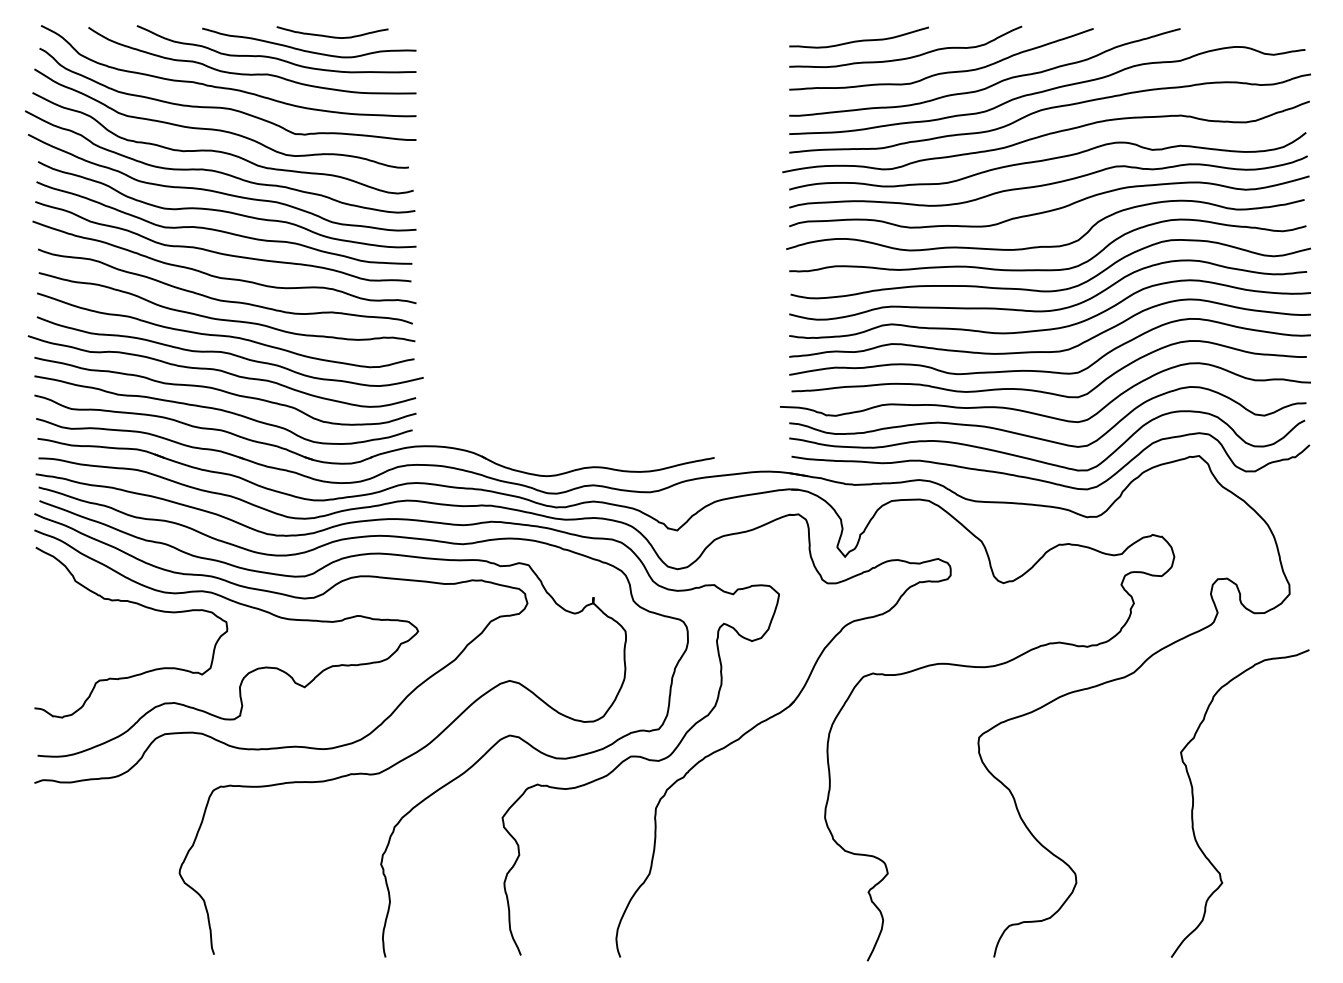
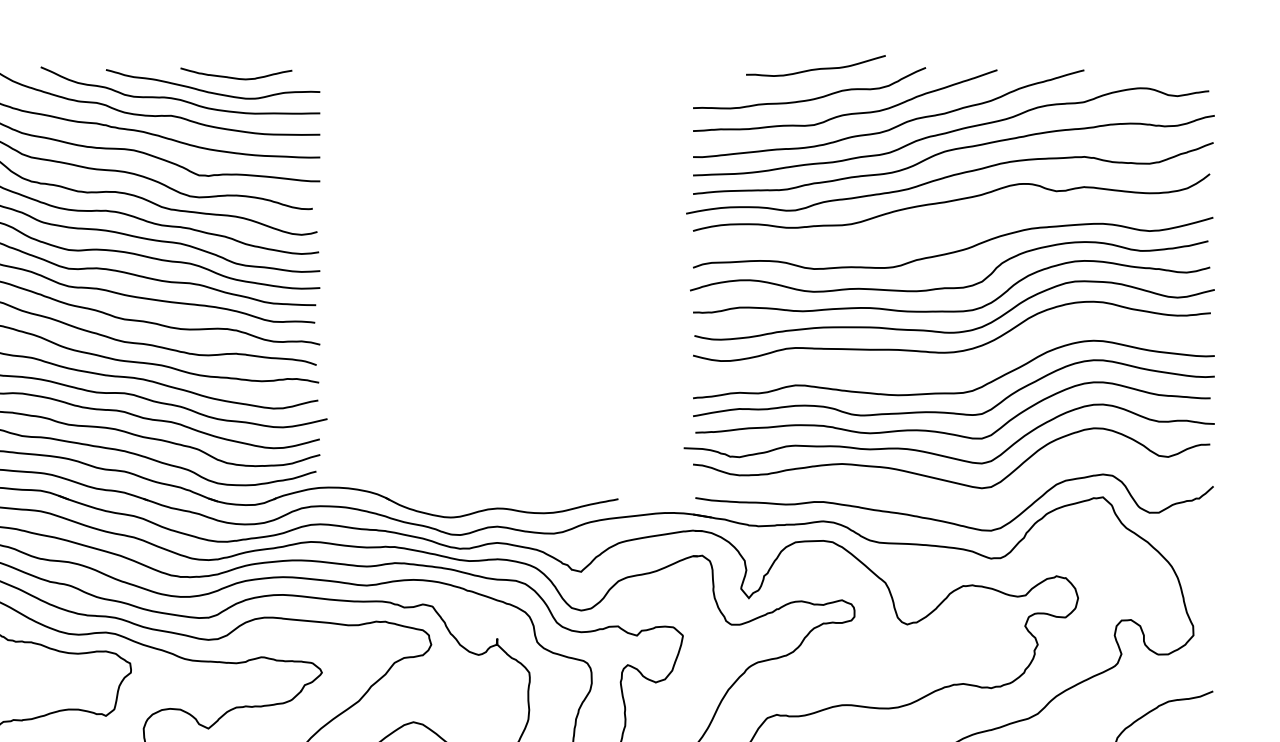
curve: (858, 40) -> (815, 68), moved
curve: (1048, 183) -> (952, 224), removed
curve: (1055, 327) -> (959, 368), removed
curve: (1040, 460) -> (944, 501), removed

